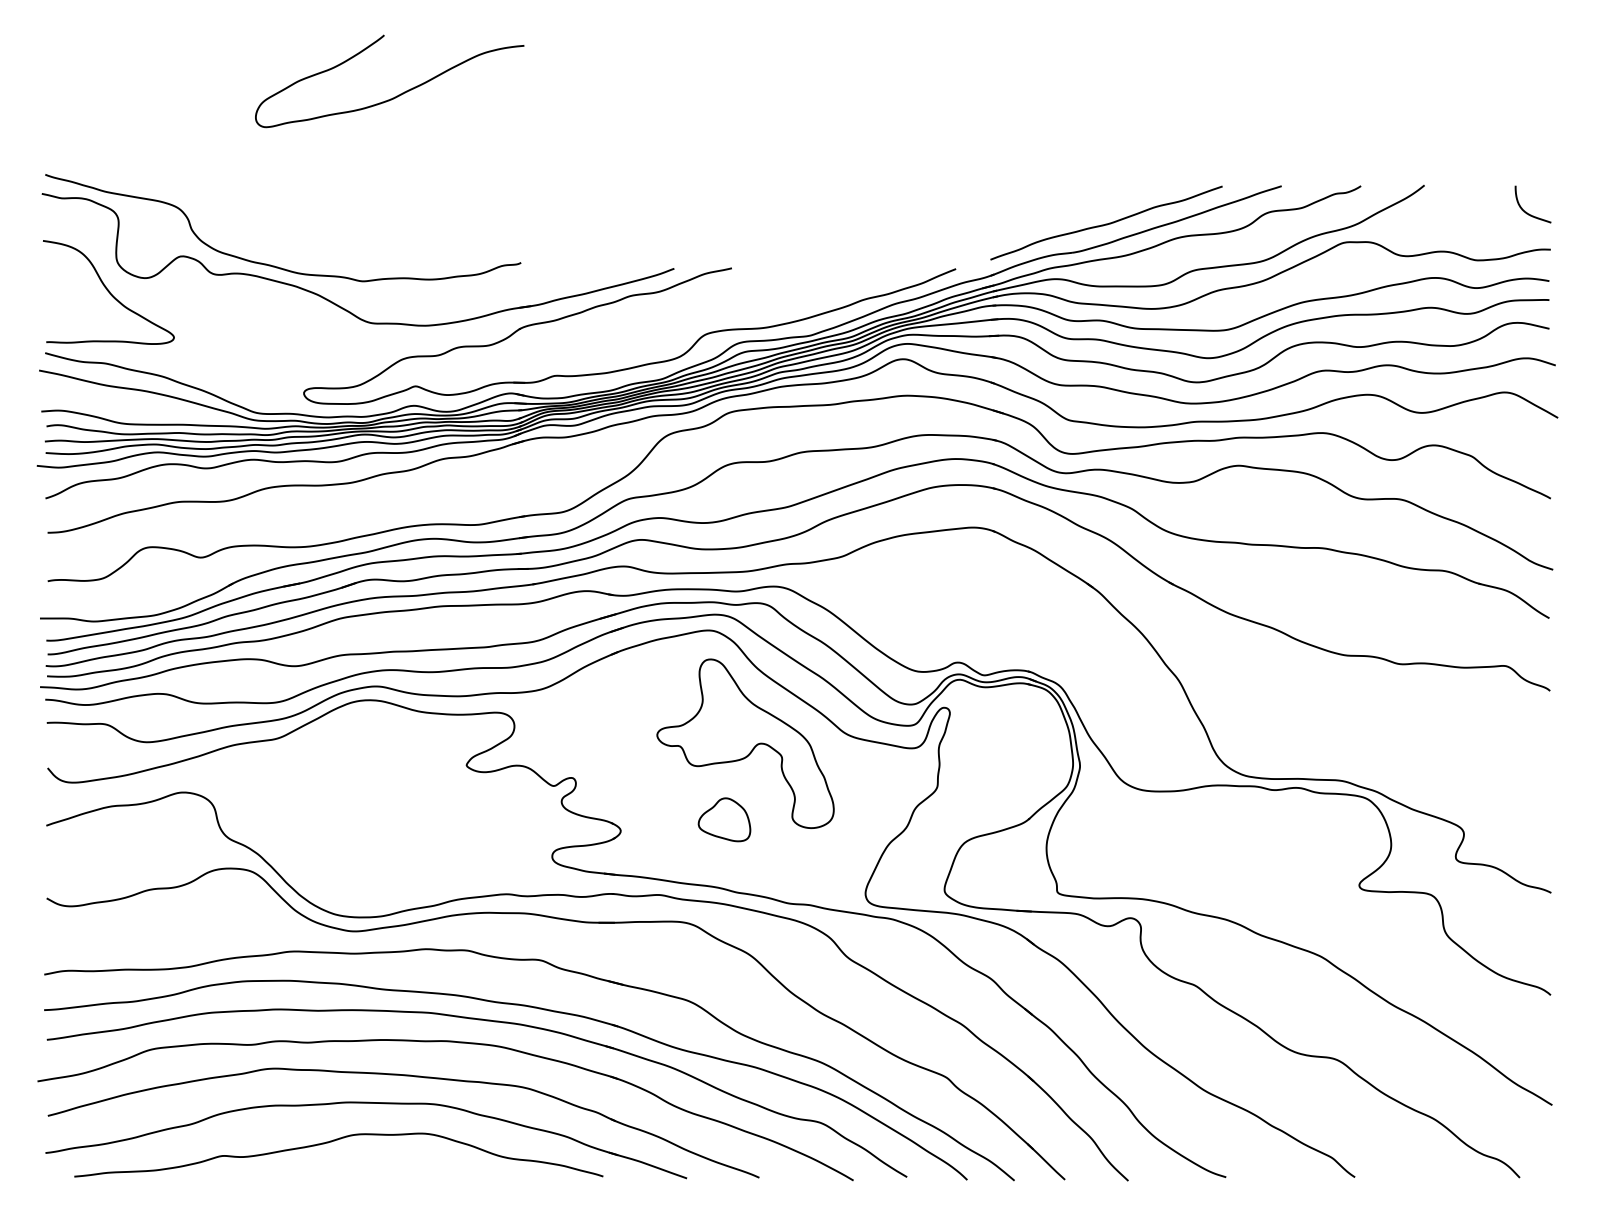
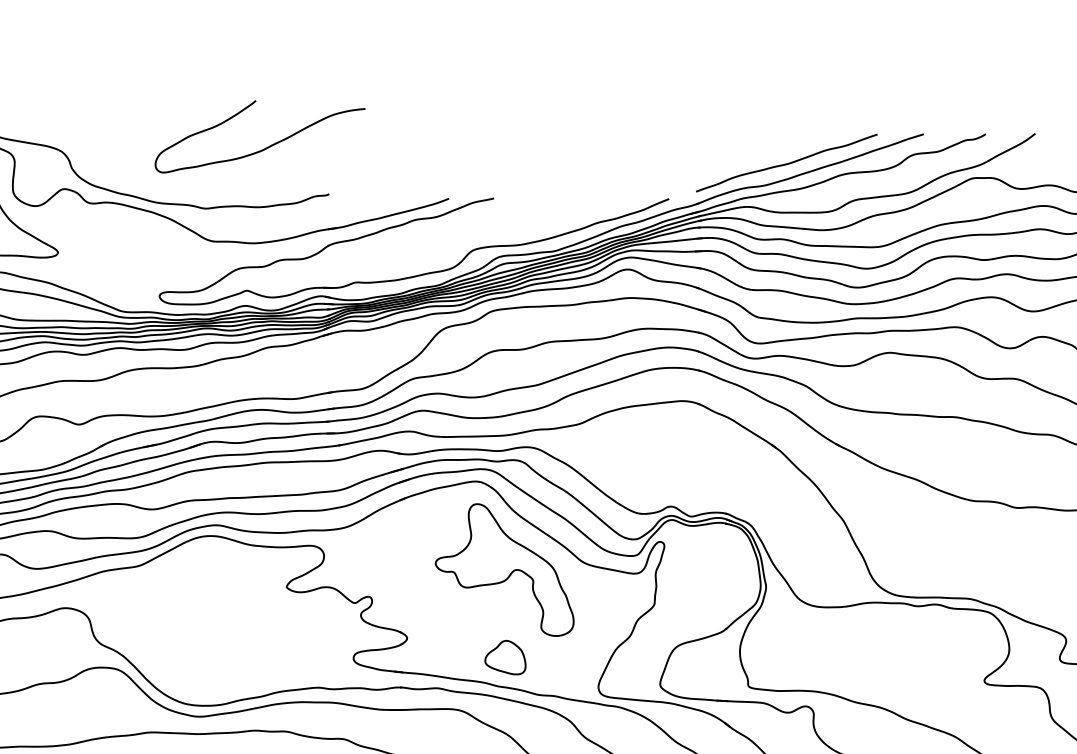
curve: (396, 95) -> (265, 147), moved
part: (724, 819) -> (505, 657), moved

